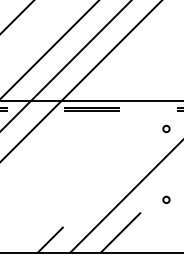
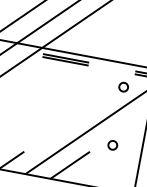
circle: (166, 128) -> (123, 86), size x1.67
circle: (166, 199) -> (112, 145), size x1.67

